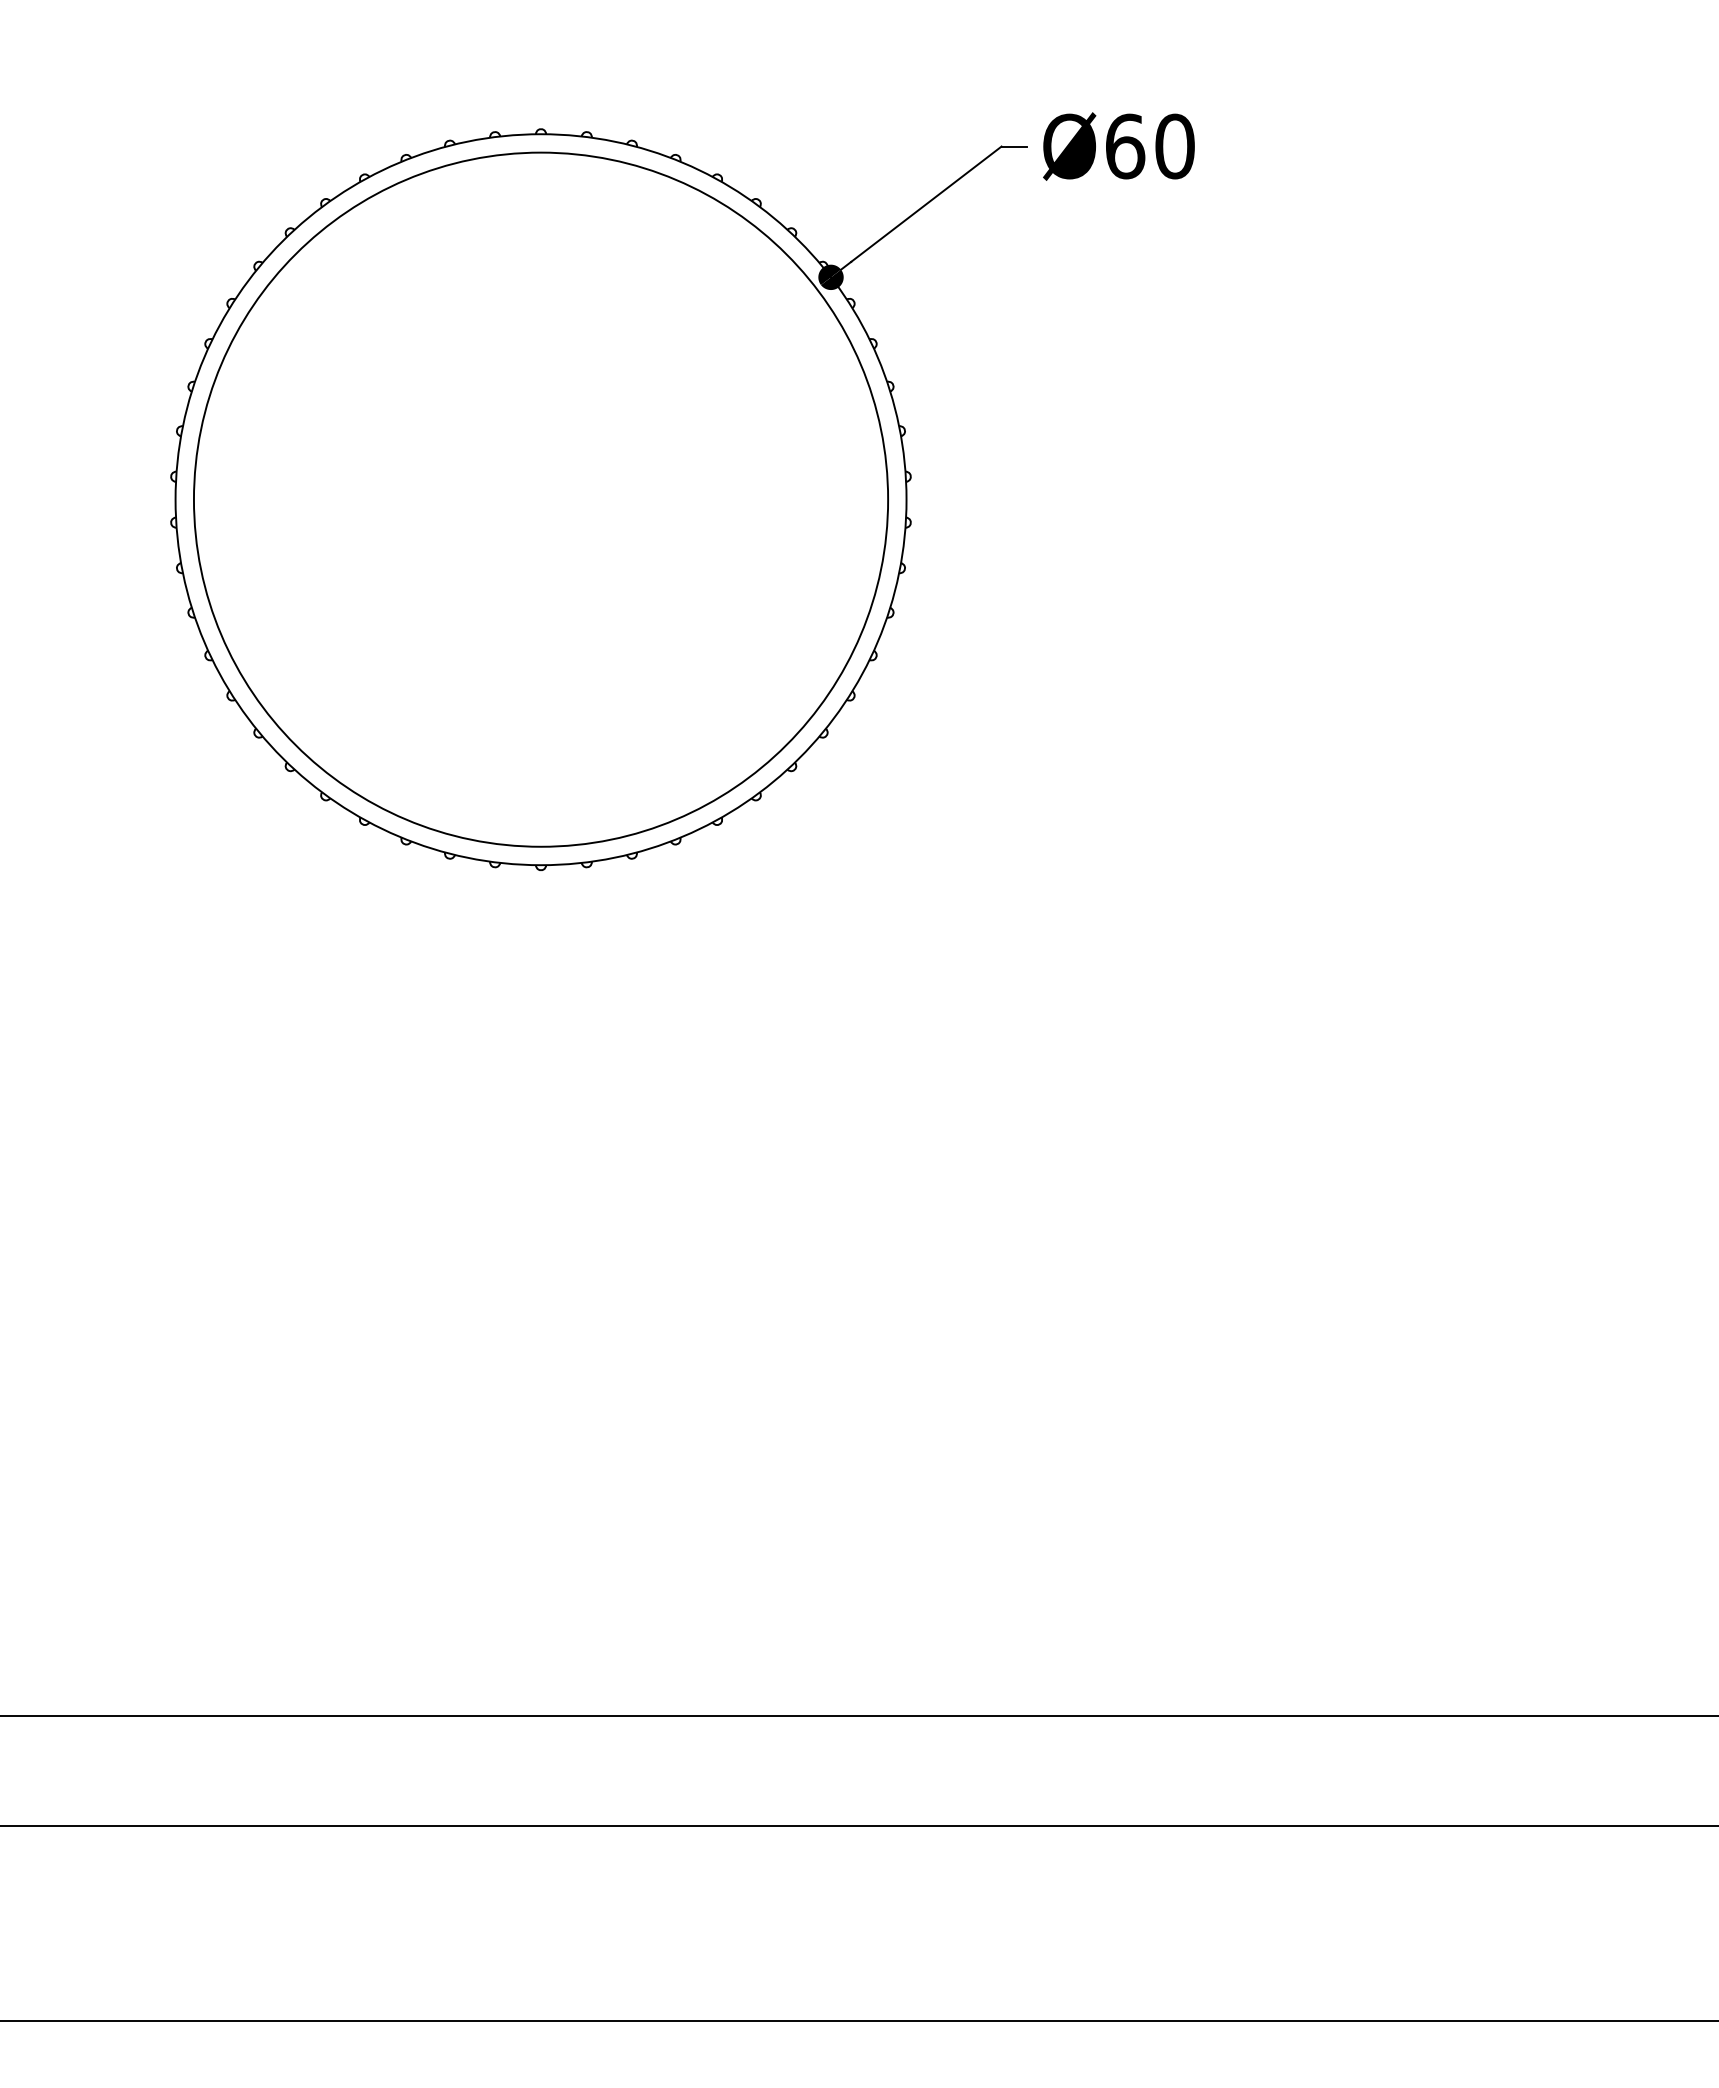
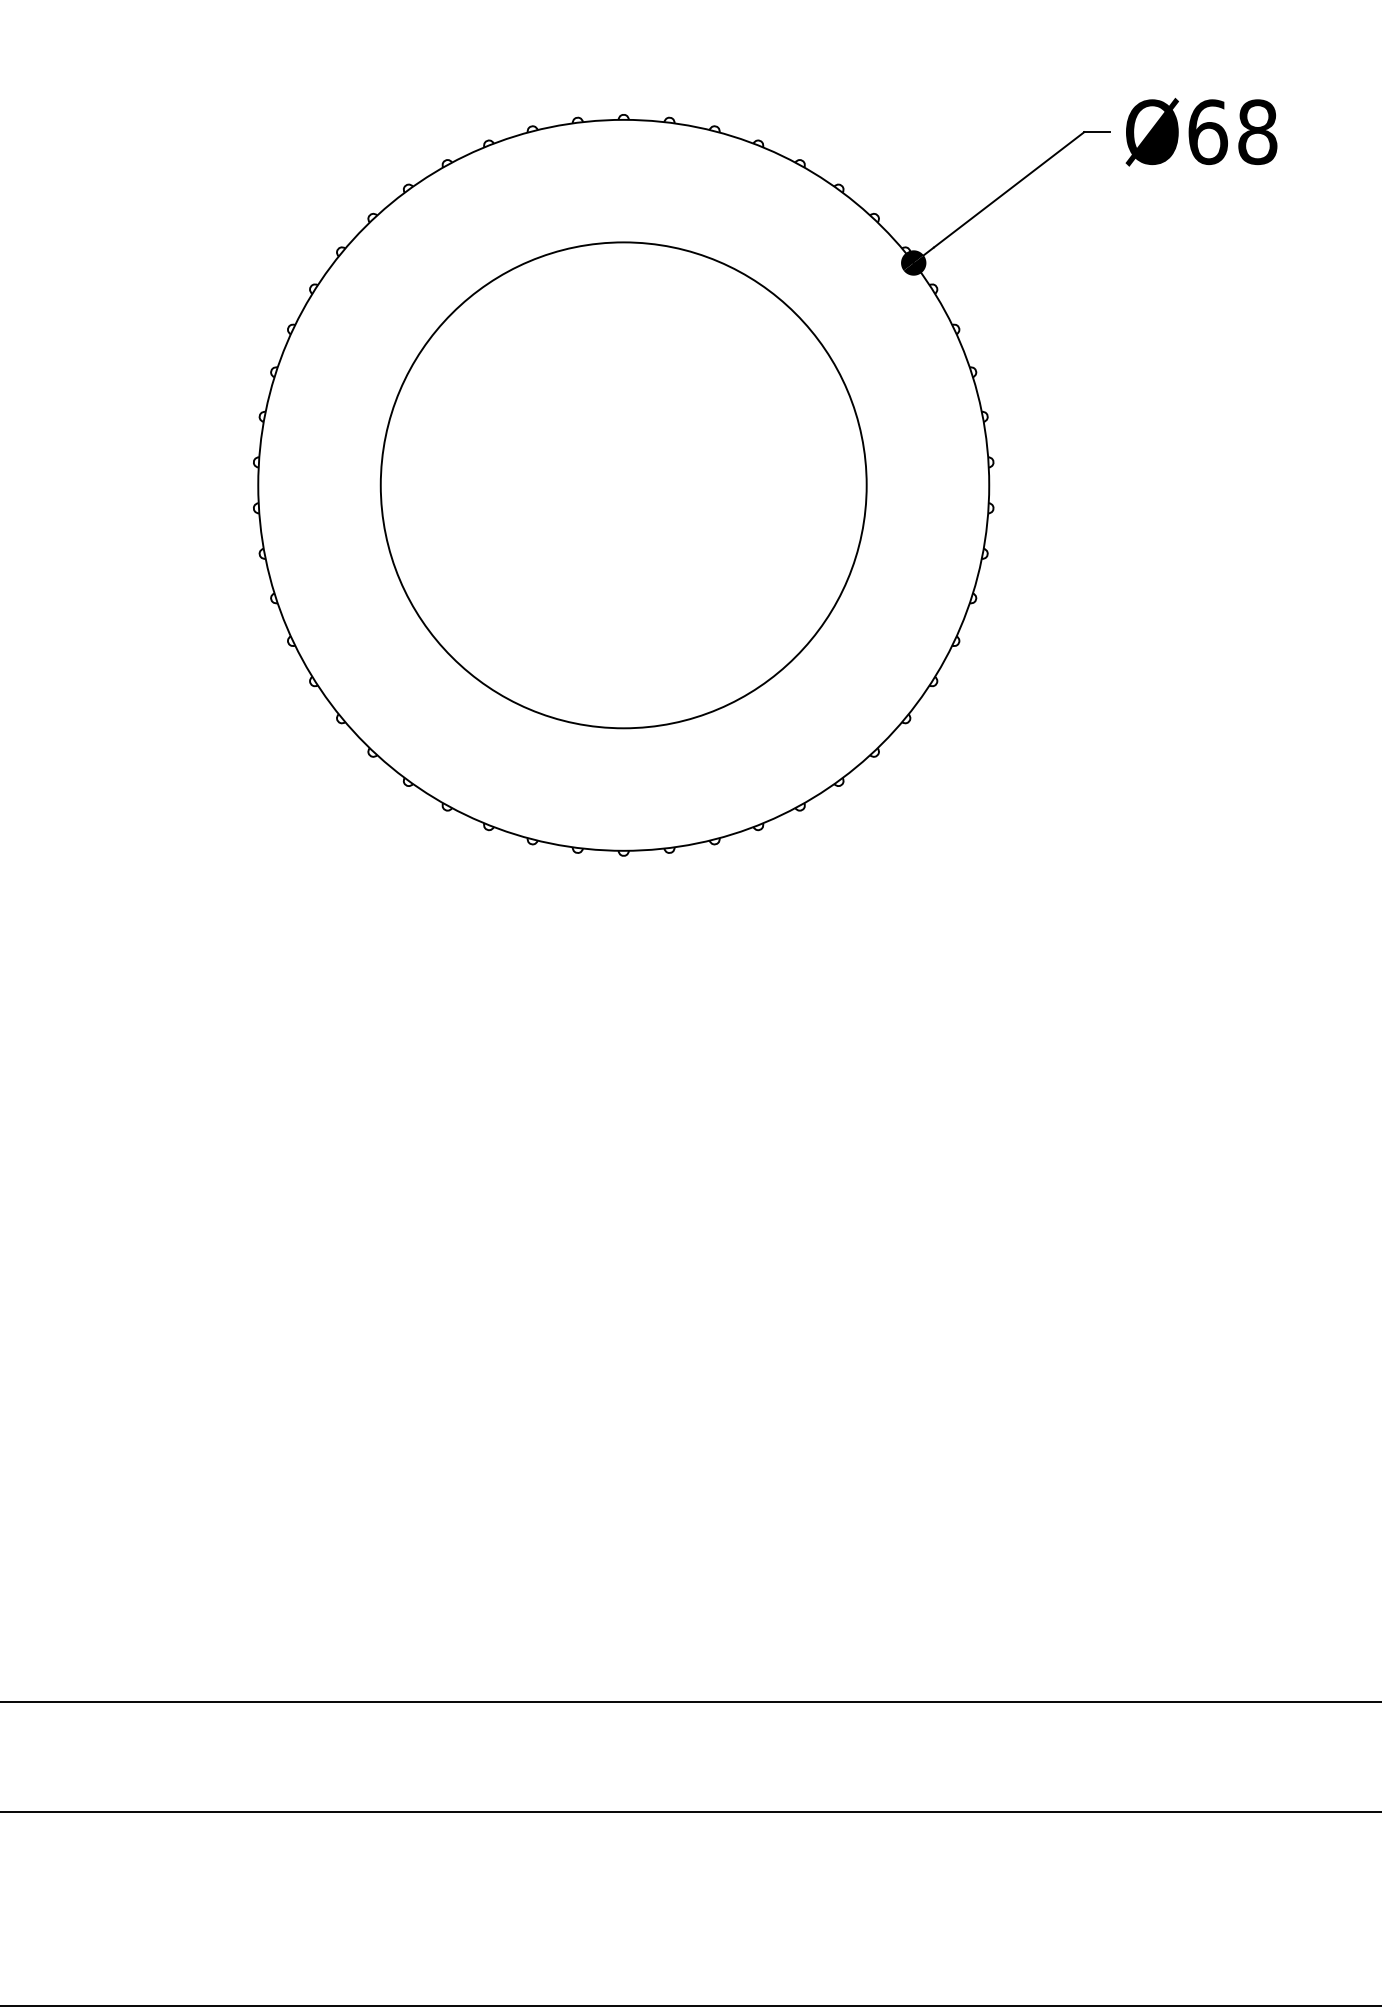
text: (1174, 146) -> (1257, 132), Ø60 -> Ø68
circle: (540, 499) -> (623, 485), size x0.7

